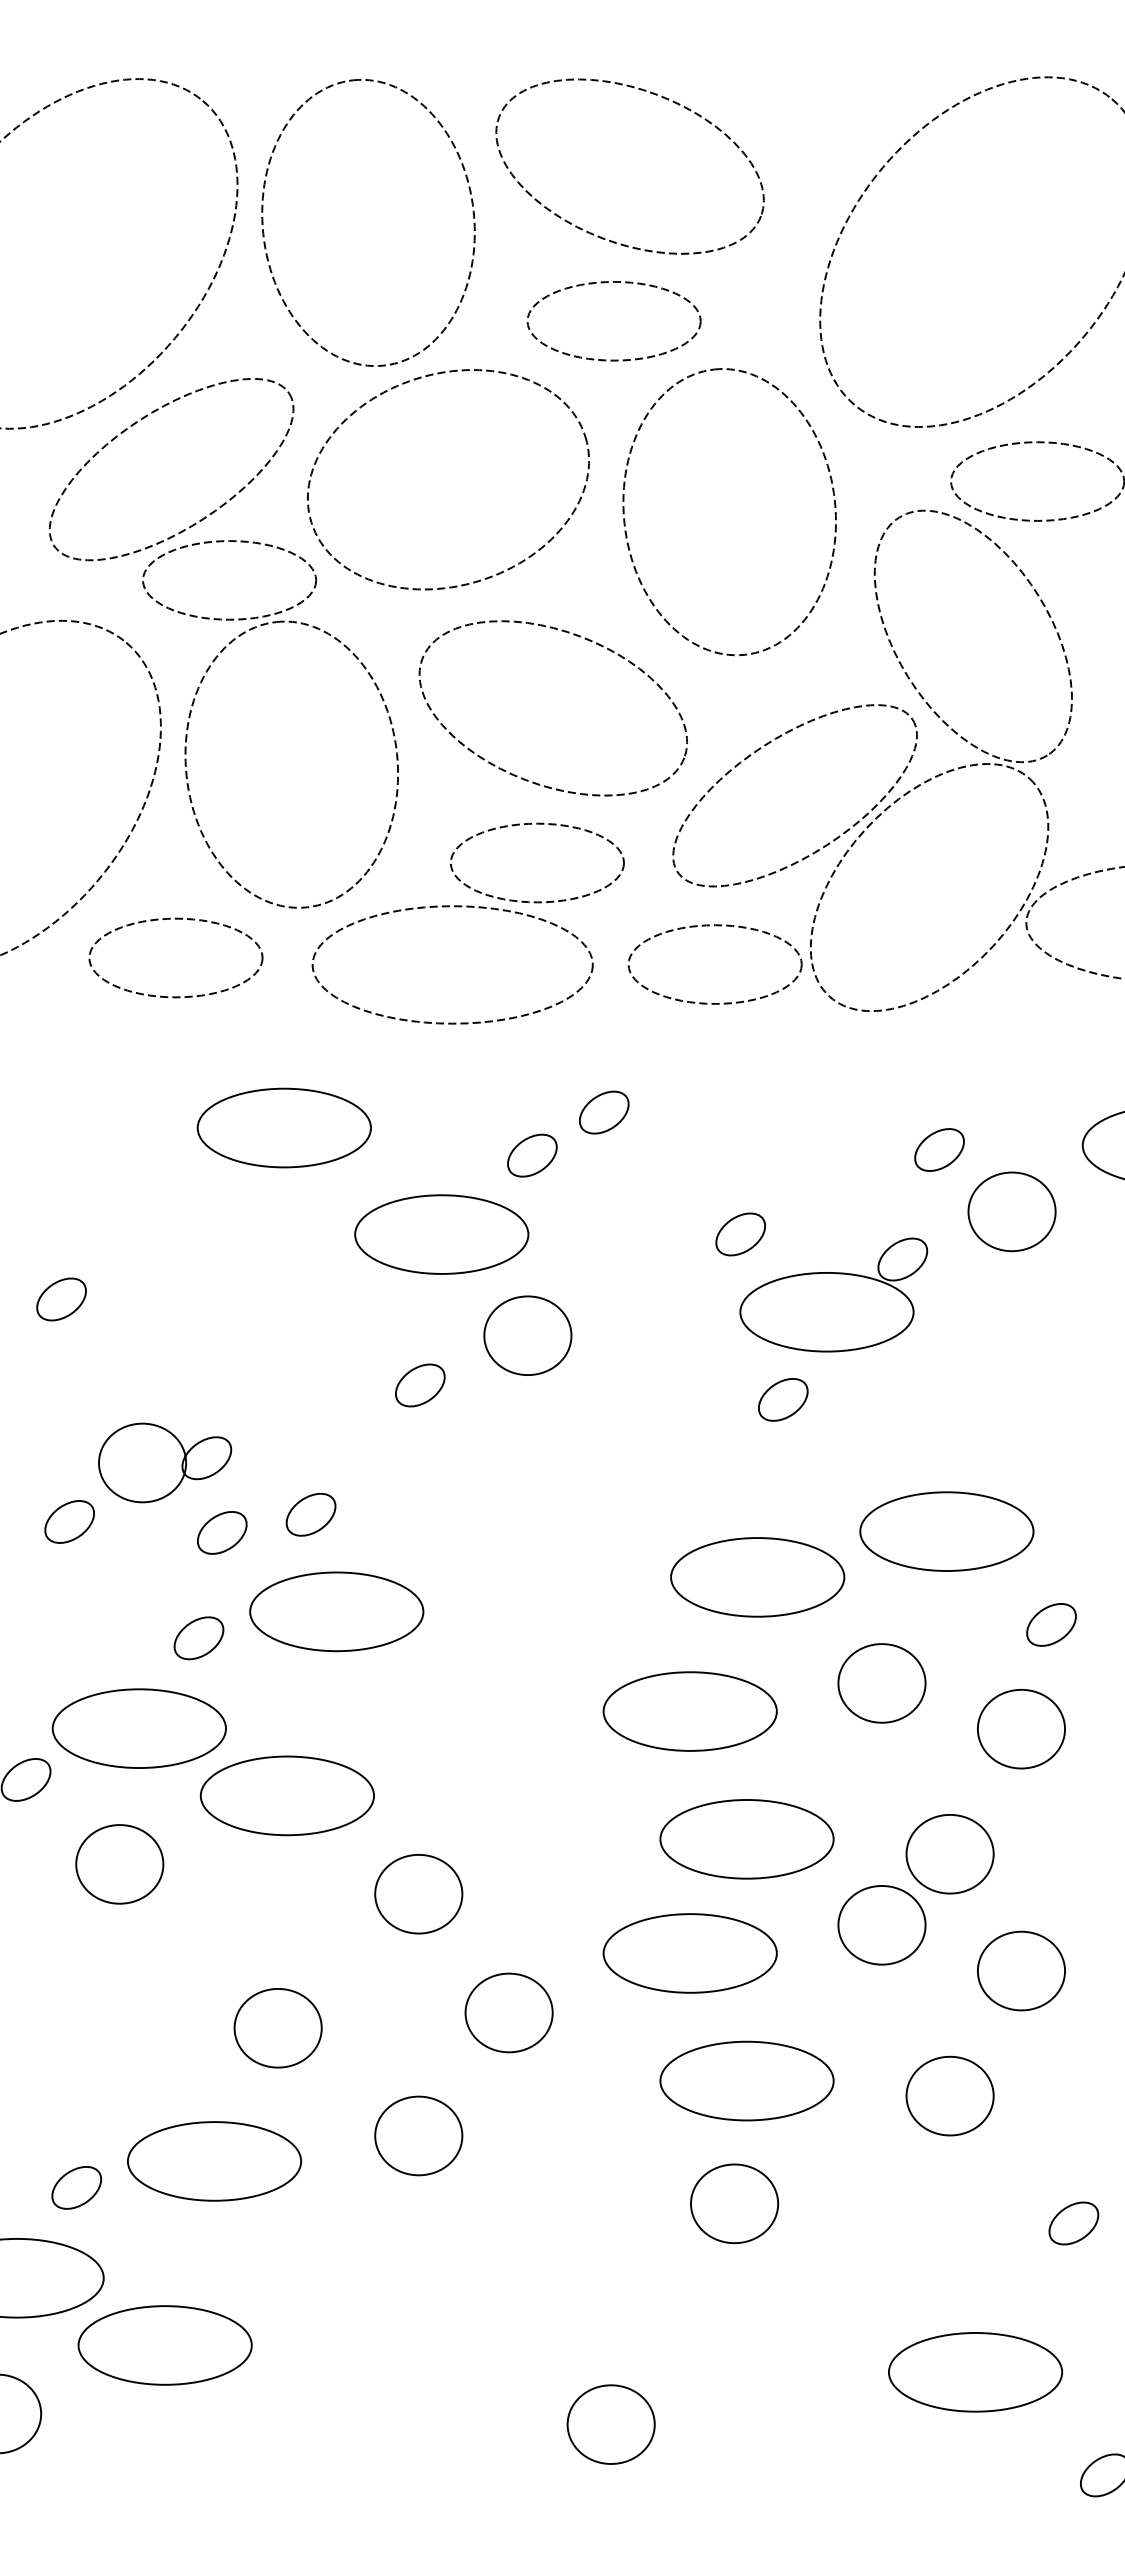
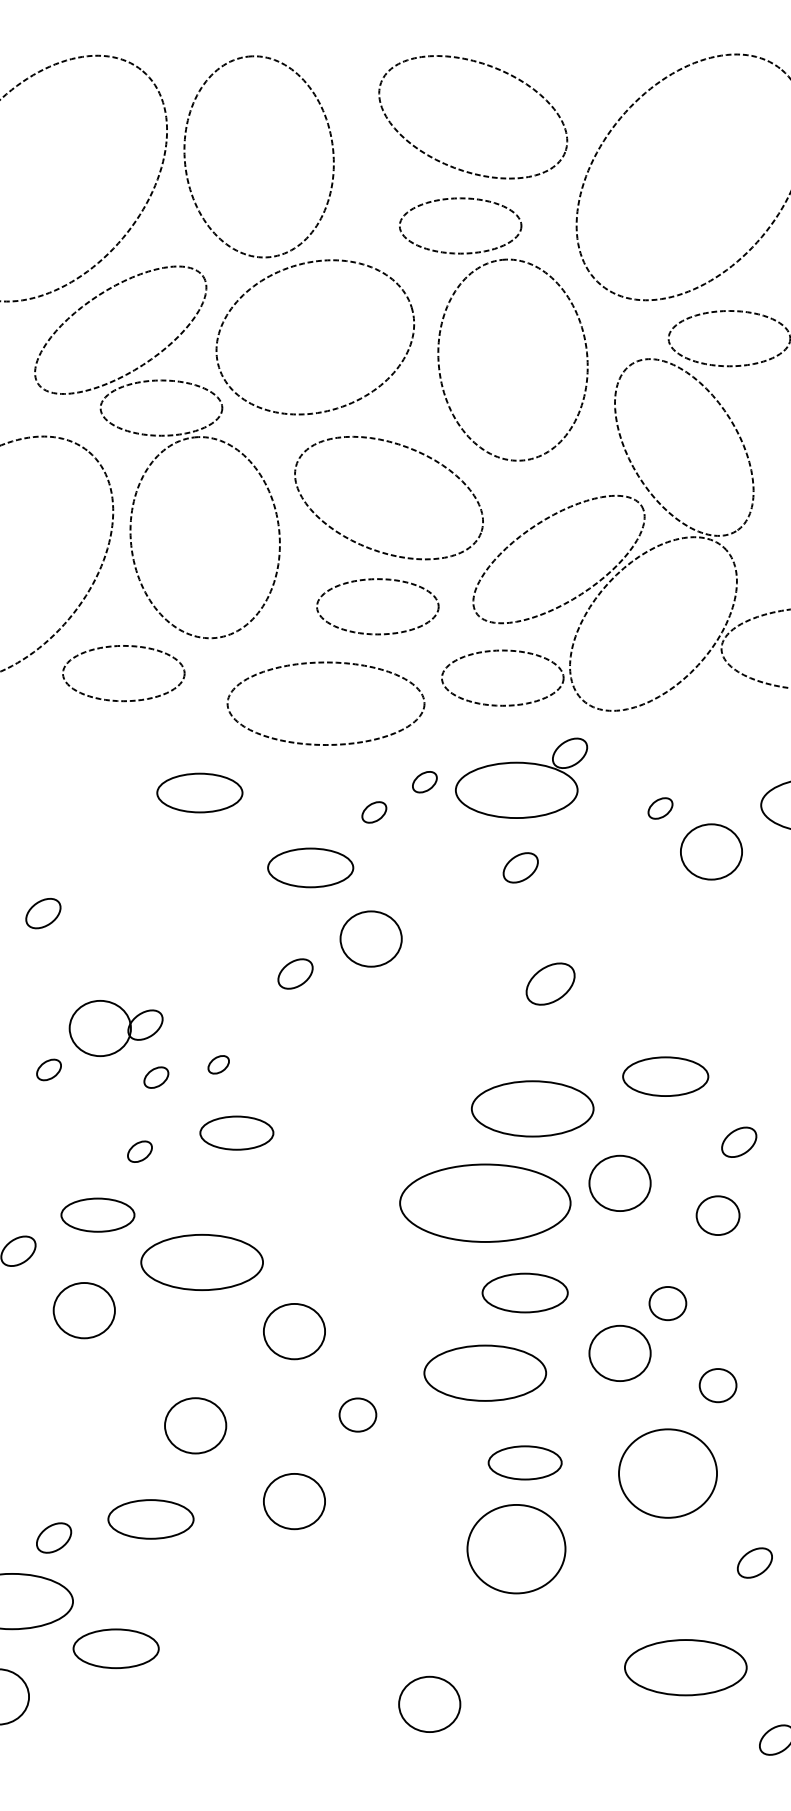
part: (601, 236) -> (453, 166), moved
part: (613, 359) -> (460, 252), moved
part: (454, 907) -> (327, 663), moved
part: (604, 1112) -> (425, 782), size x0.7
part: (283, 1127) -> (199, 792), size x0.7
part: (939, 1149) -> (660, 808), size x0.7
part: (532, 1155) -> (374, 812), size x0.7
part: (441, 1234) -> (310, 867), size x0.7
part: (833, 1294) -> (521, 777), moved
part: (783, 1399) -> (550, 983), size x1.4
part: (310, 1514) -> (218, 1064), size x0.6
part: (69, 1521) -> (48, 1069), size x0.7
part: (946, 1531) -> (665, 1076), size x0.7
part: (222, 1532) -> (156, 1077), size x0.7
part: (336, 1611) -> (236, 1132), size x0.6
part: (198, 1638) -> (139, 1151), size x0.7
part: (689, 1711) -> (484, 1203), size x1.4
part: (138, 1728) -> (97, 1215), size x0.6
part: (1021, 1729) -> (718, 1215), size x0.7
part: (746, 1839) -> (524, 1293), size x0.7
part: (949, 1854) -> (667, 1303), size x0.6
part: (1021, 1970) -> (718, 1385), size x0.6
part: (508, 2012) -> (357, 1414), size x0.6
part: (746, 2080) -> (524, 1462), size x0.6
part: (949, 2095) -> (667, 1473), size x1.6
part: (214, 2161) -> (150, 1519), size x0.7
part: (734, 2203) -> (516, 1549), size x1.6
part: (164, 2345) -> (115, 1648), size x0.7

